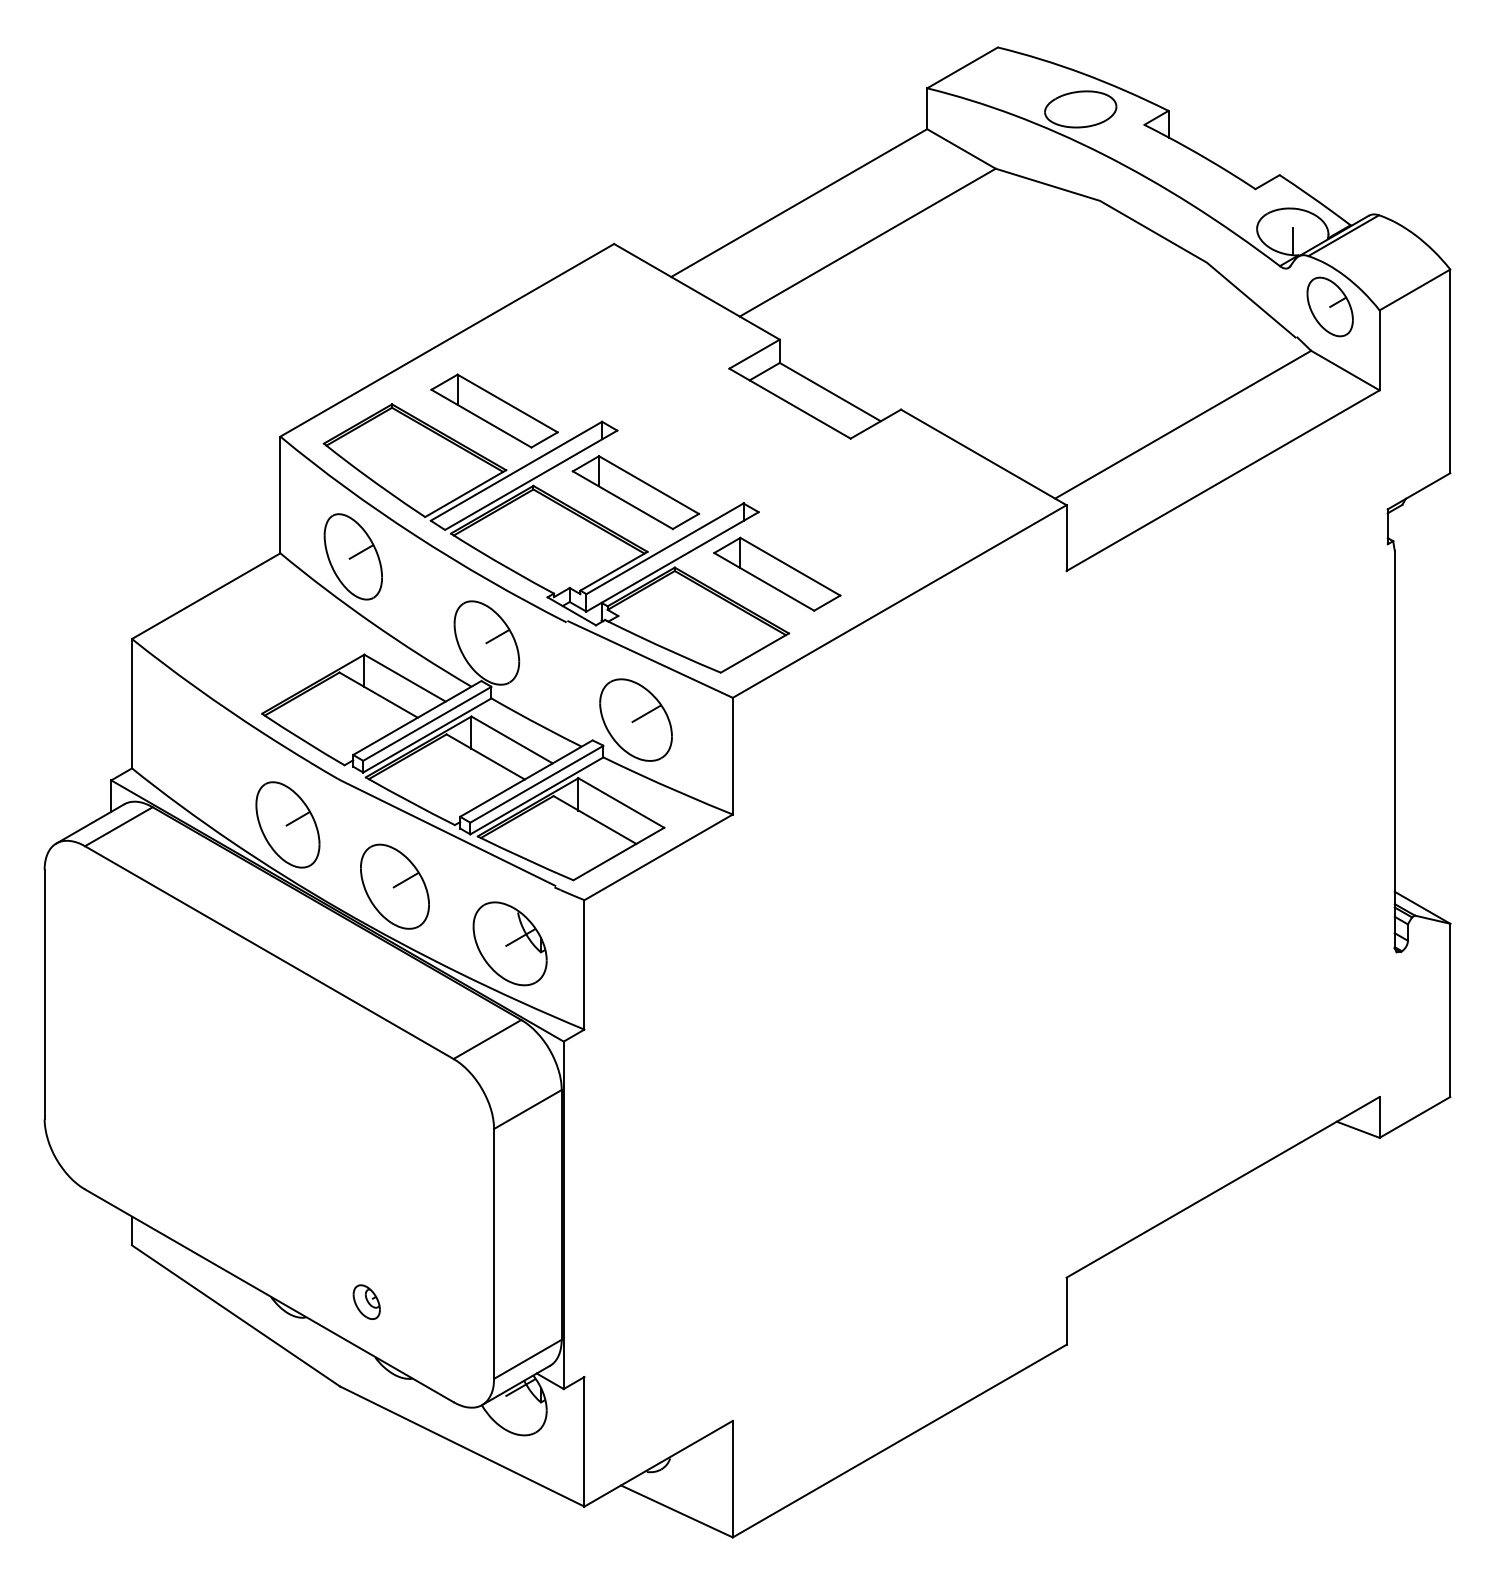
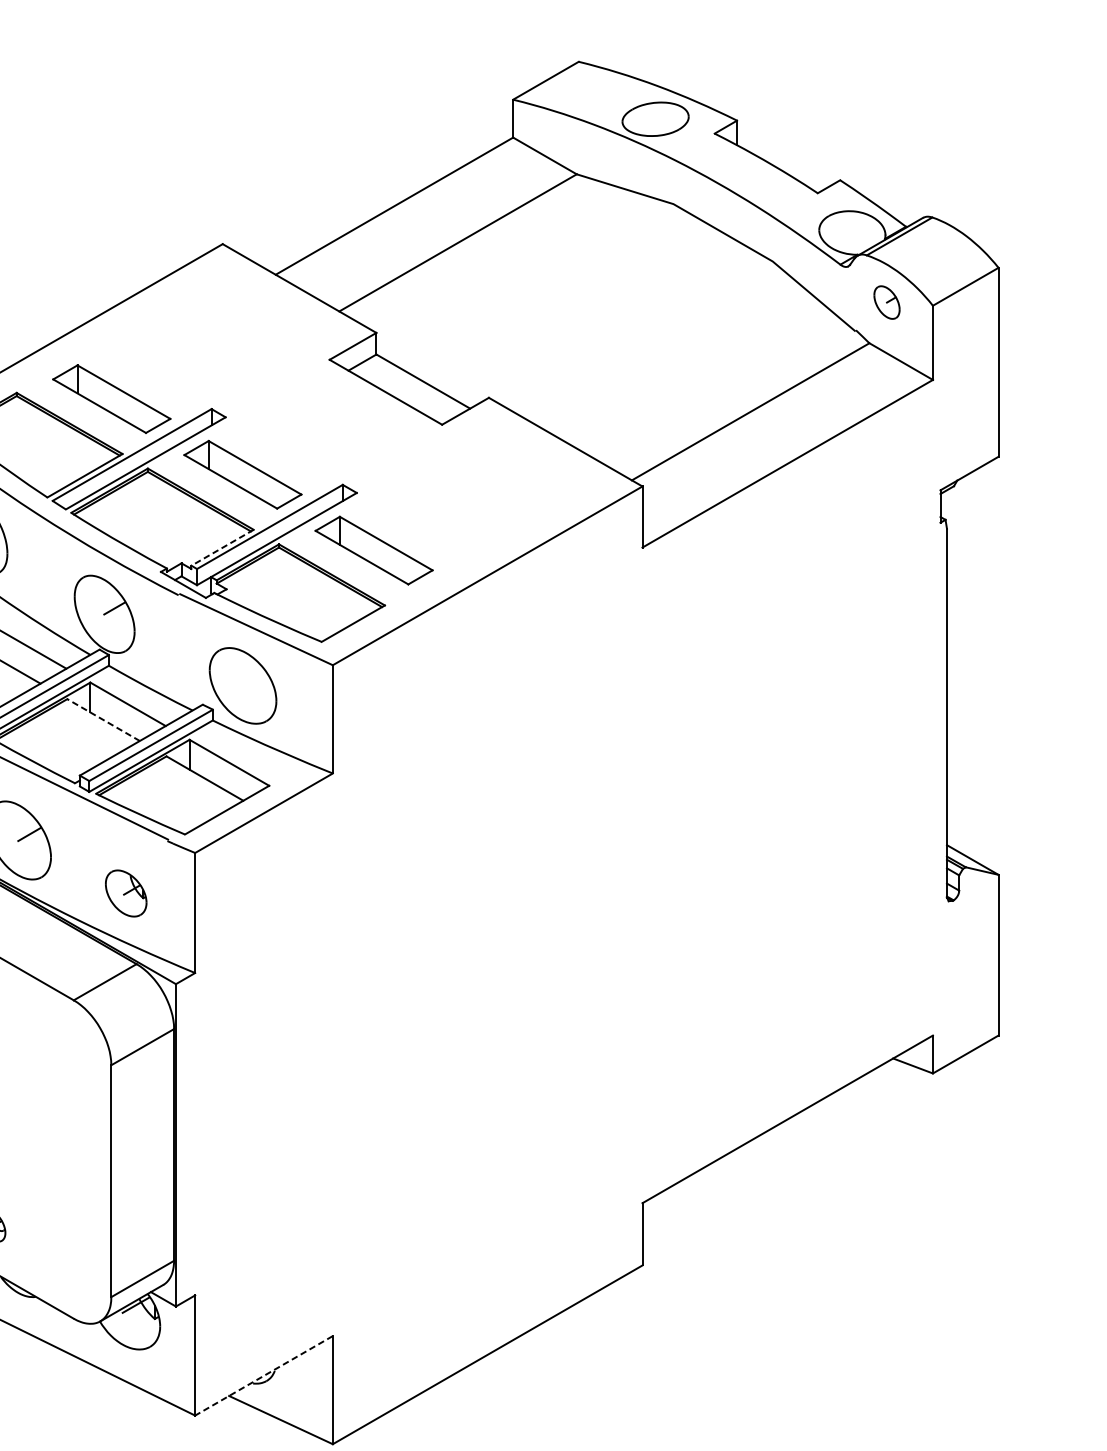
line: (1292, 241) -> (852, 241), removed
part: (1329, 306) -> (886, 302), size x0.6
line: (614, 571) -> (223, 548), solid -> dashed
line: (646, 713) -> (252, 679), removed
line: (485, 756) -> (103, 719), solid -> dashed
part: (509, 943) -> (125, 893), size x0.6
line: (658, 1463) -> (263, 1375), solid -> dashed

